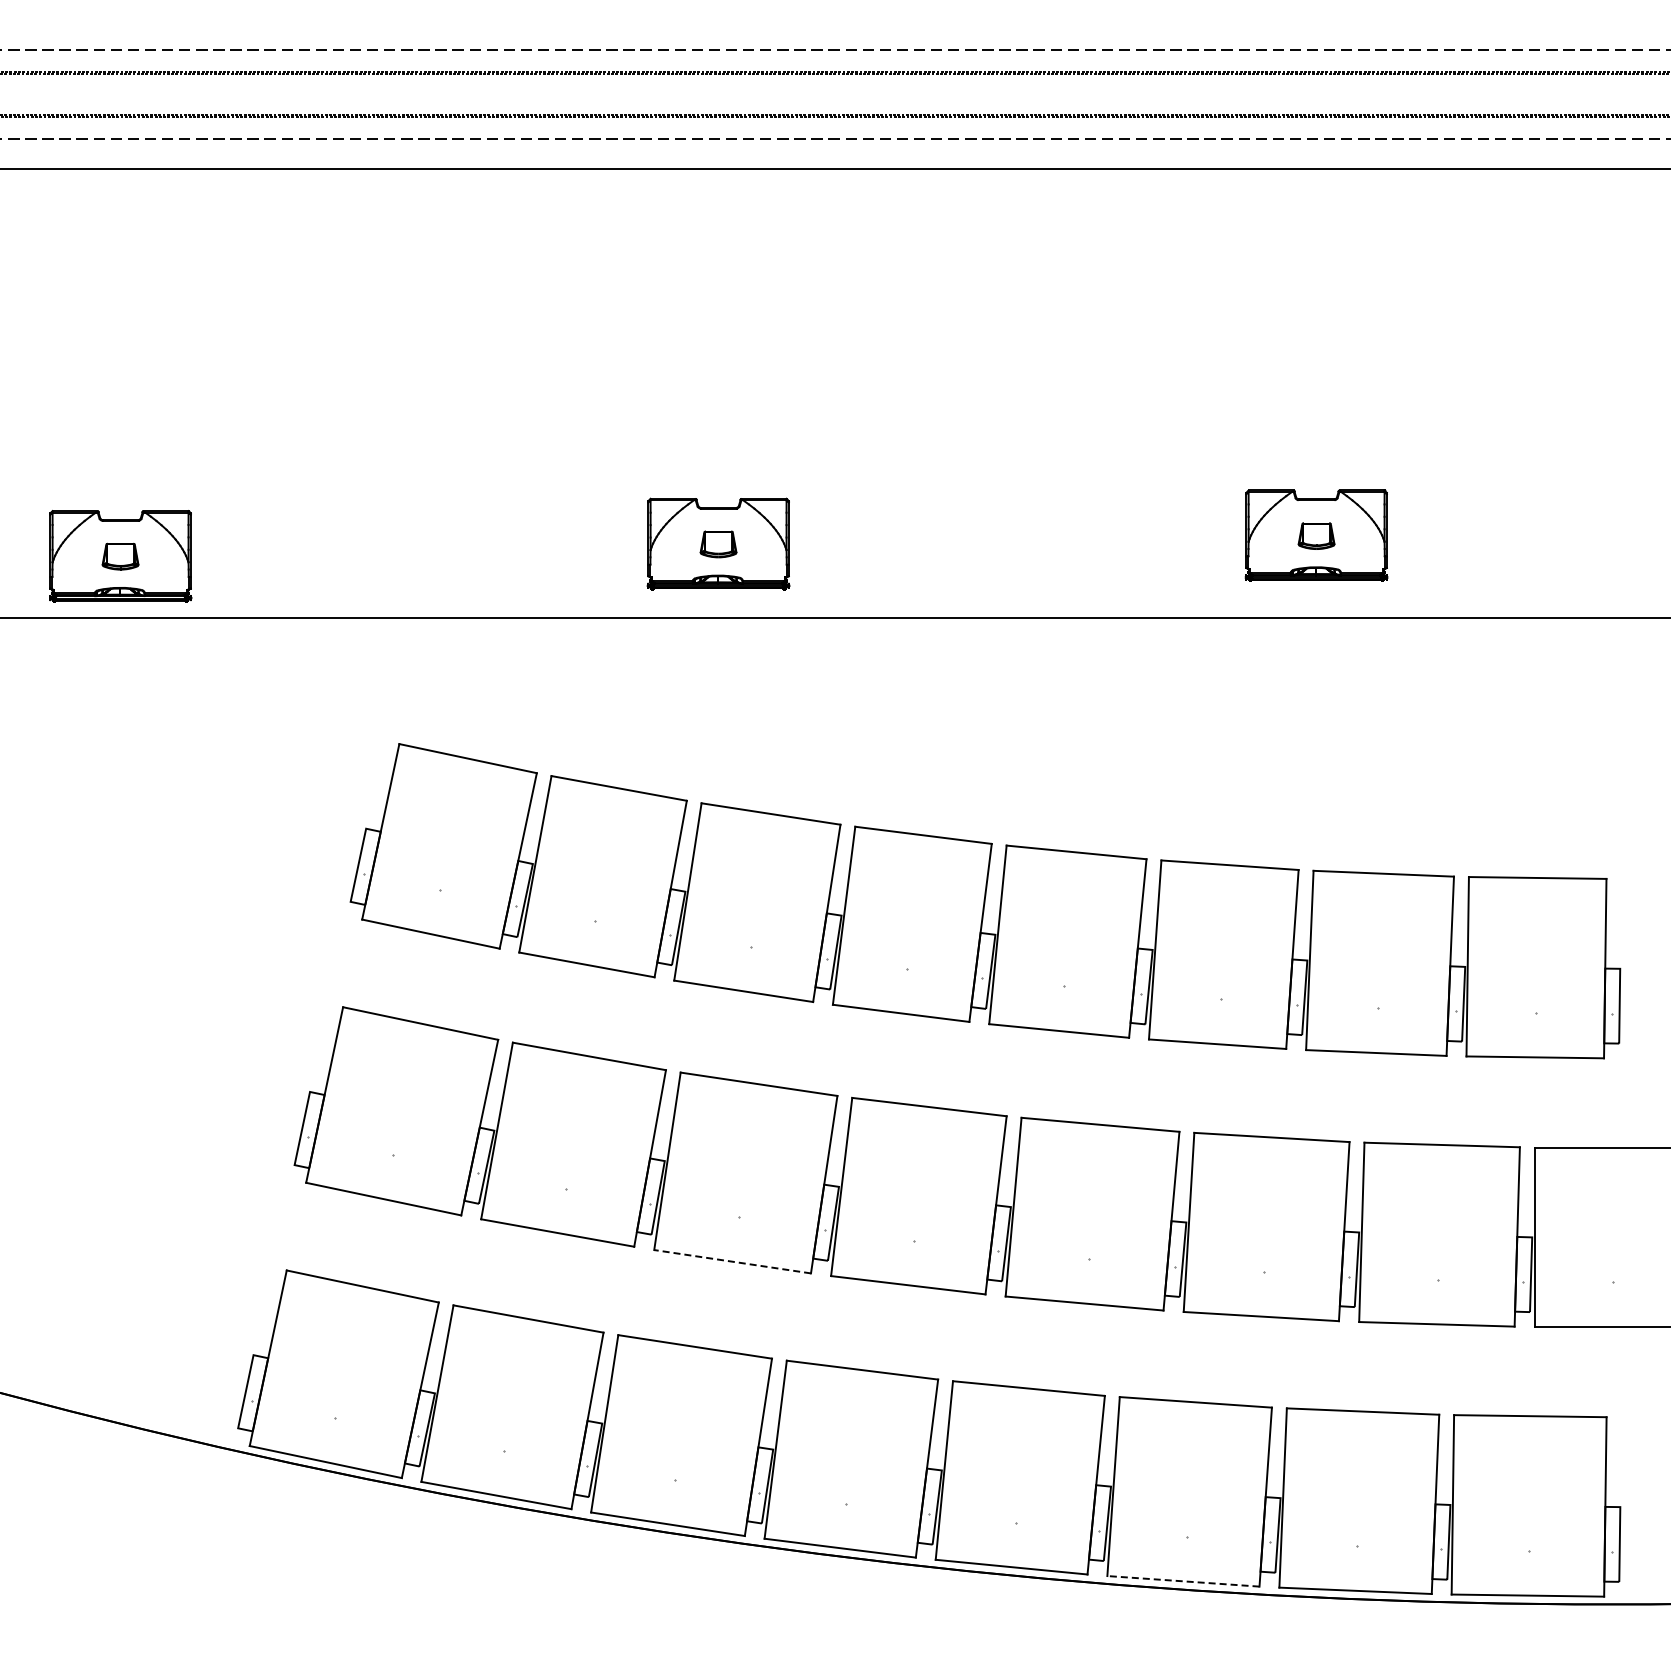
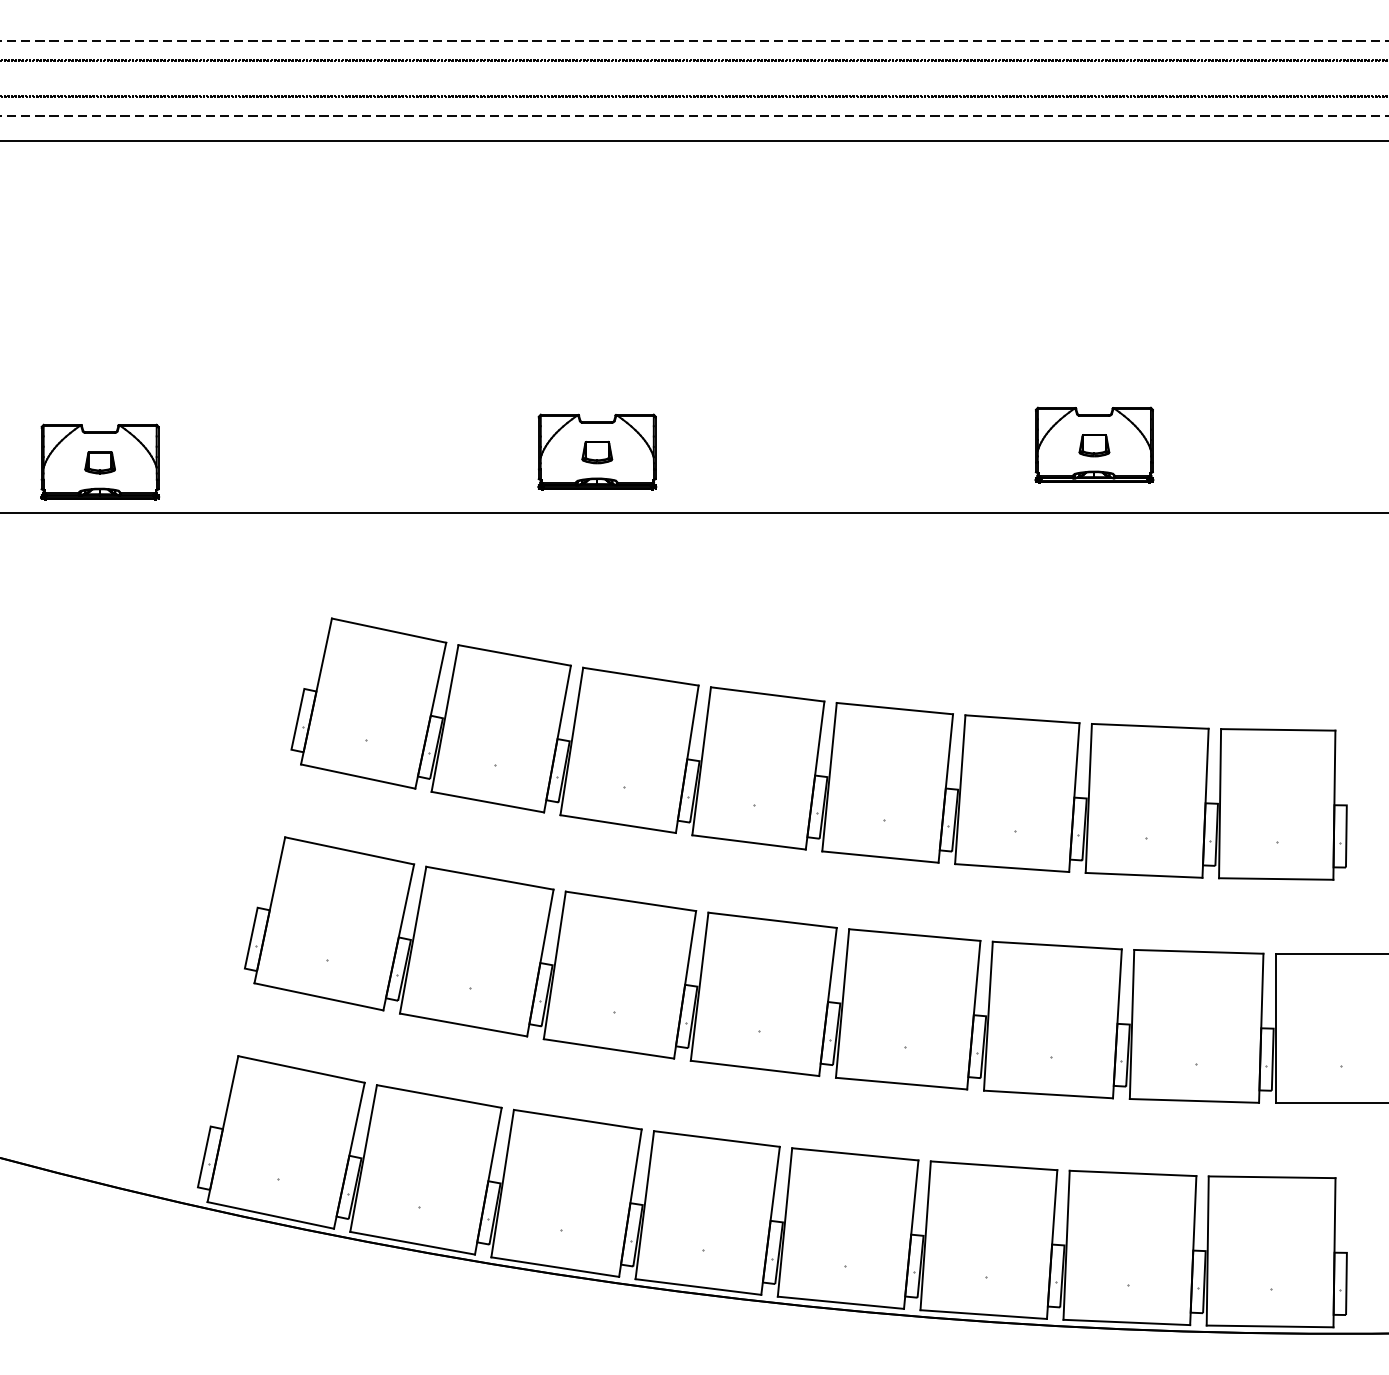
line: (732, 1261) -> (608, 1048), dashed -> solid
line: (1182, 1581) -> (982, 1314), dashed -> solid

